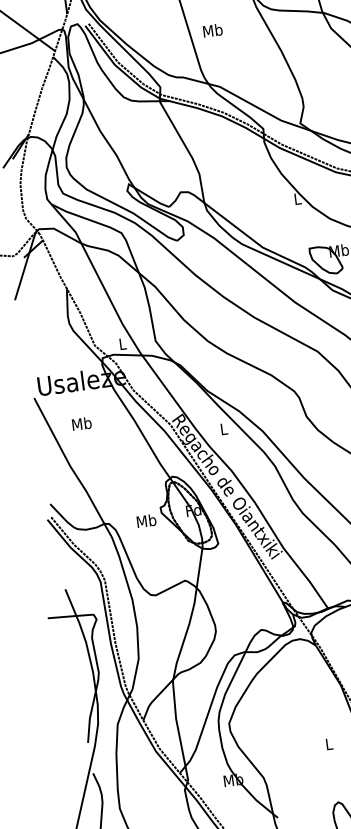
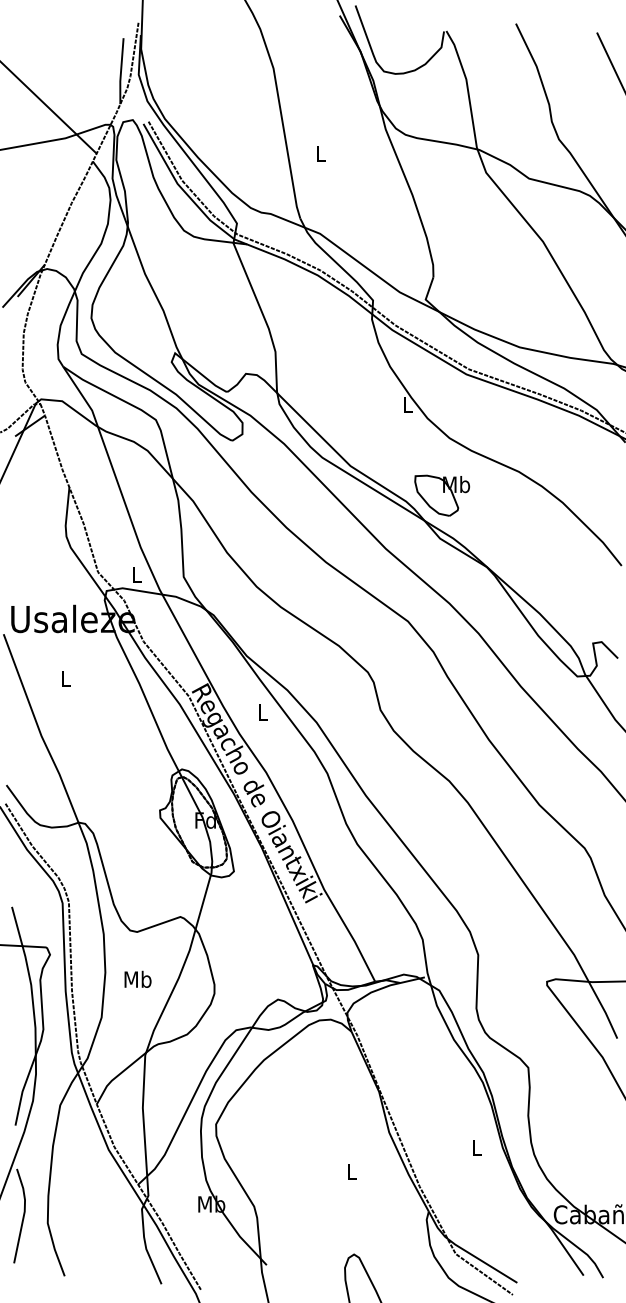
text: (212, 30) -> (320, 153), Mb -> L
text: (81, 423) -> (65, 678), Mb -> L
text: (146, 520) -> (137, 978), moved

